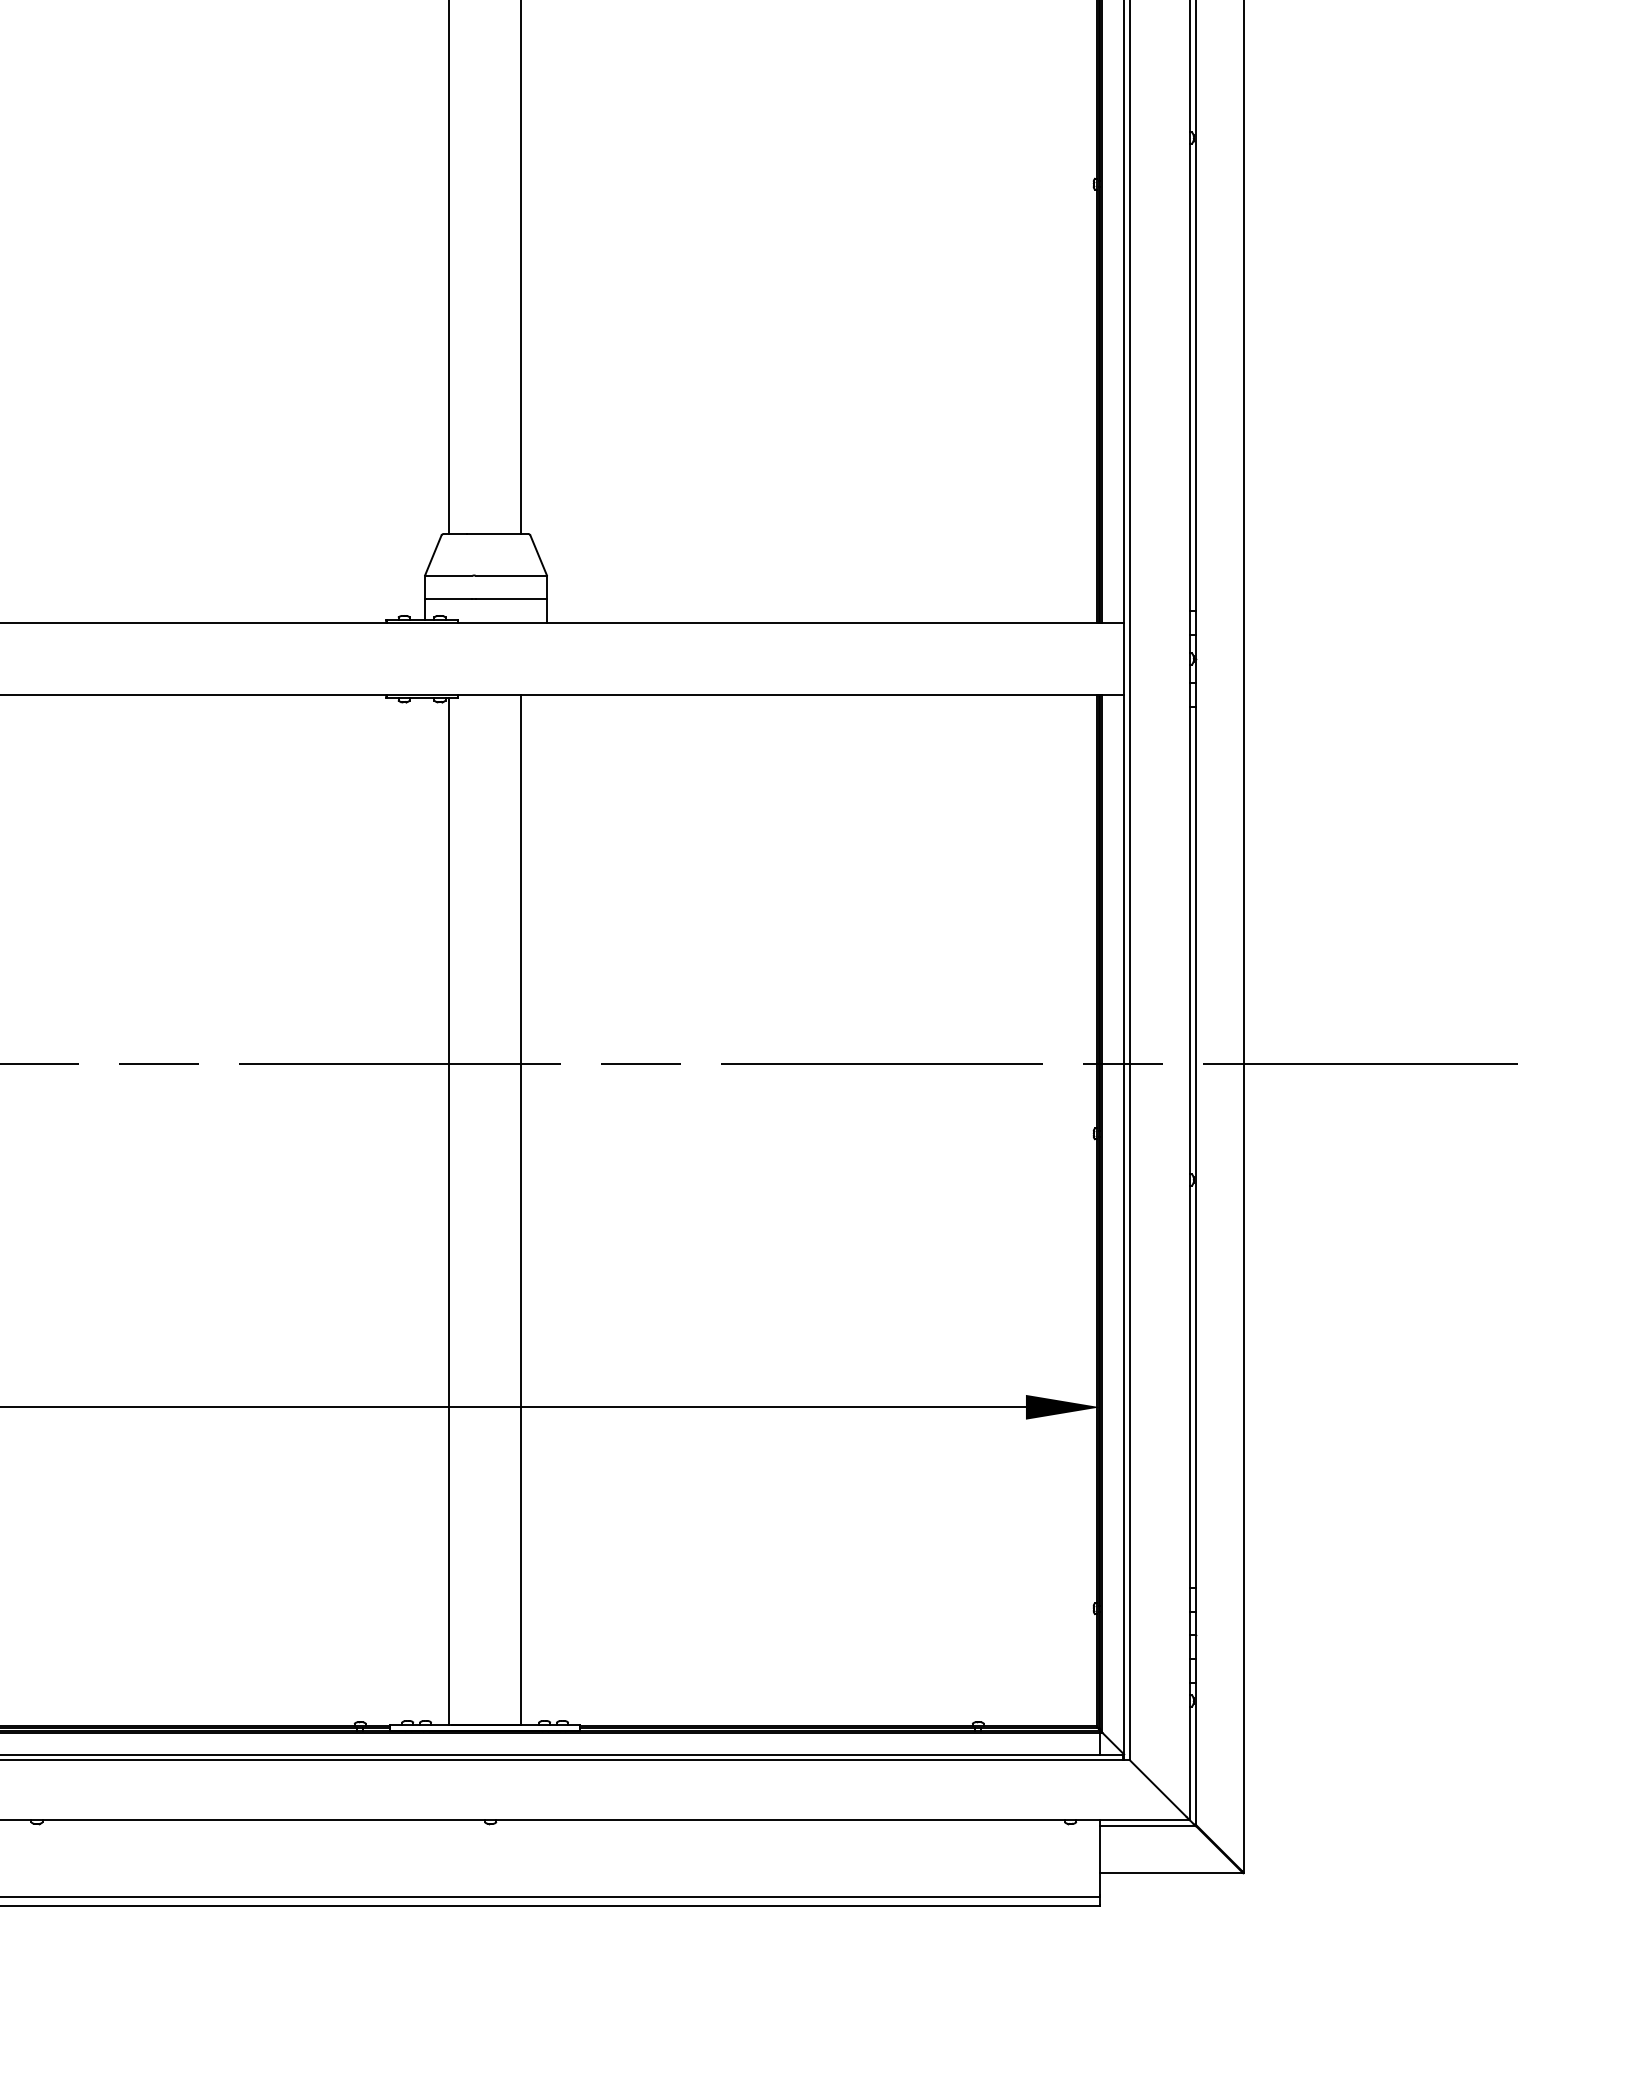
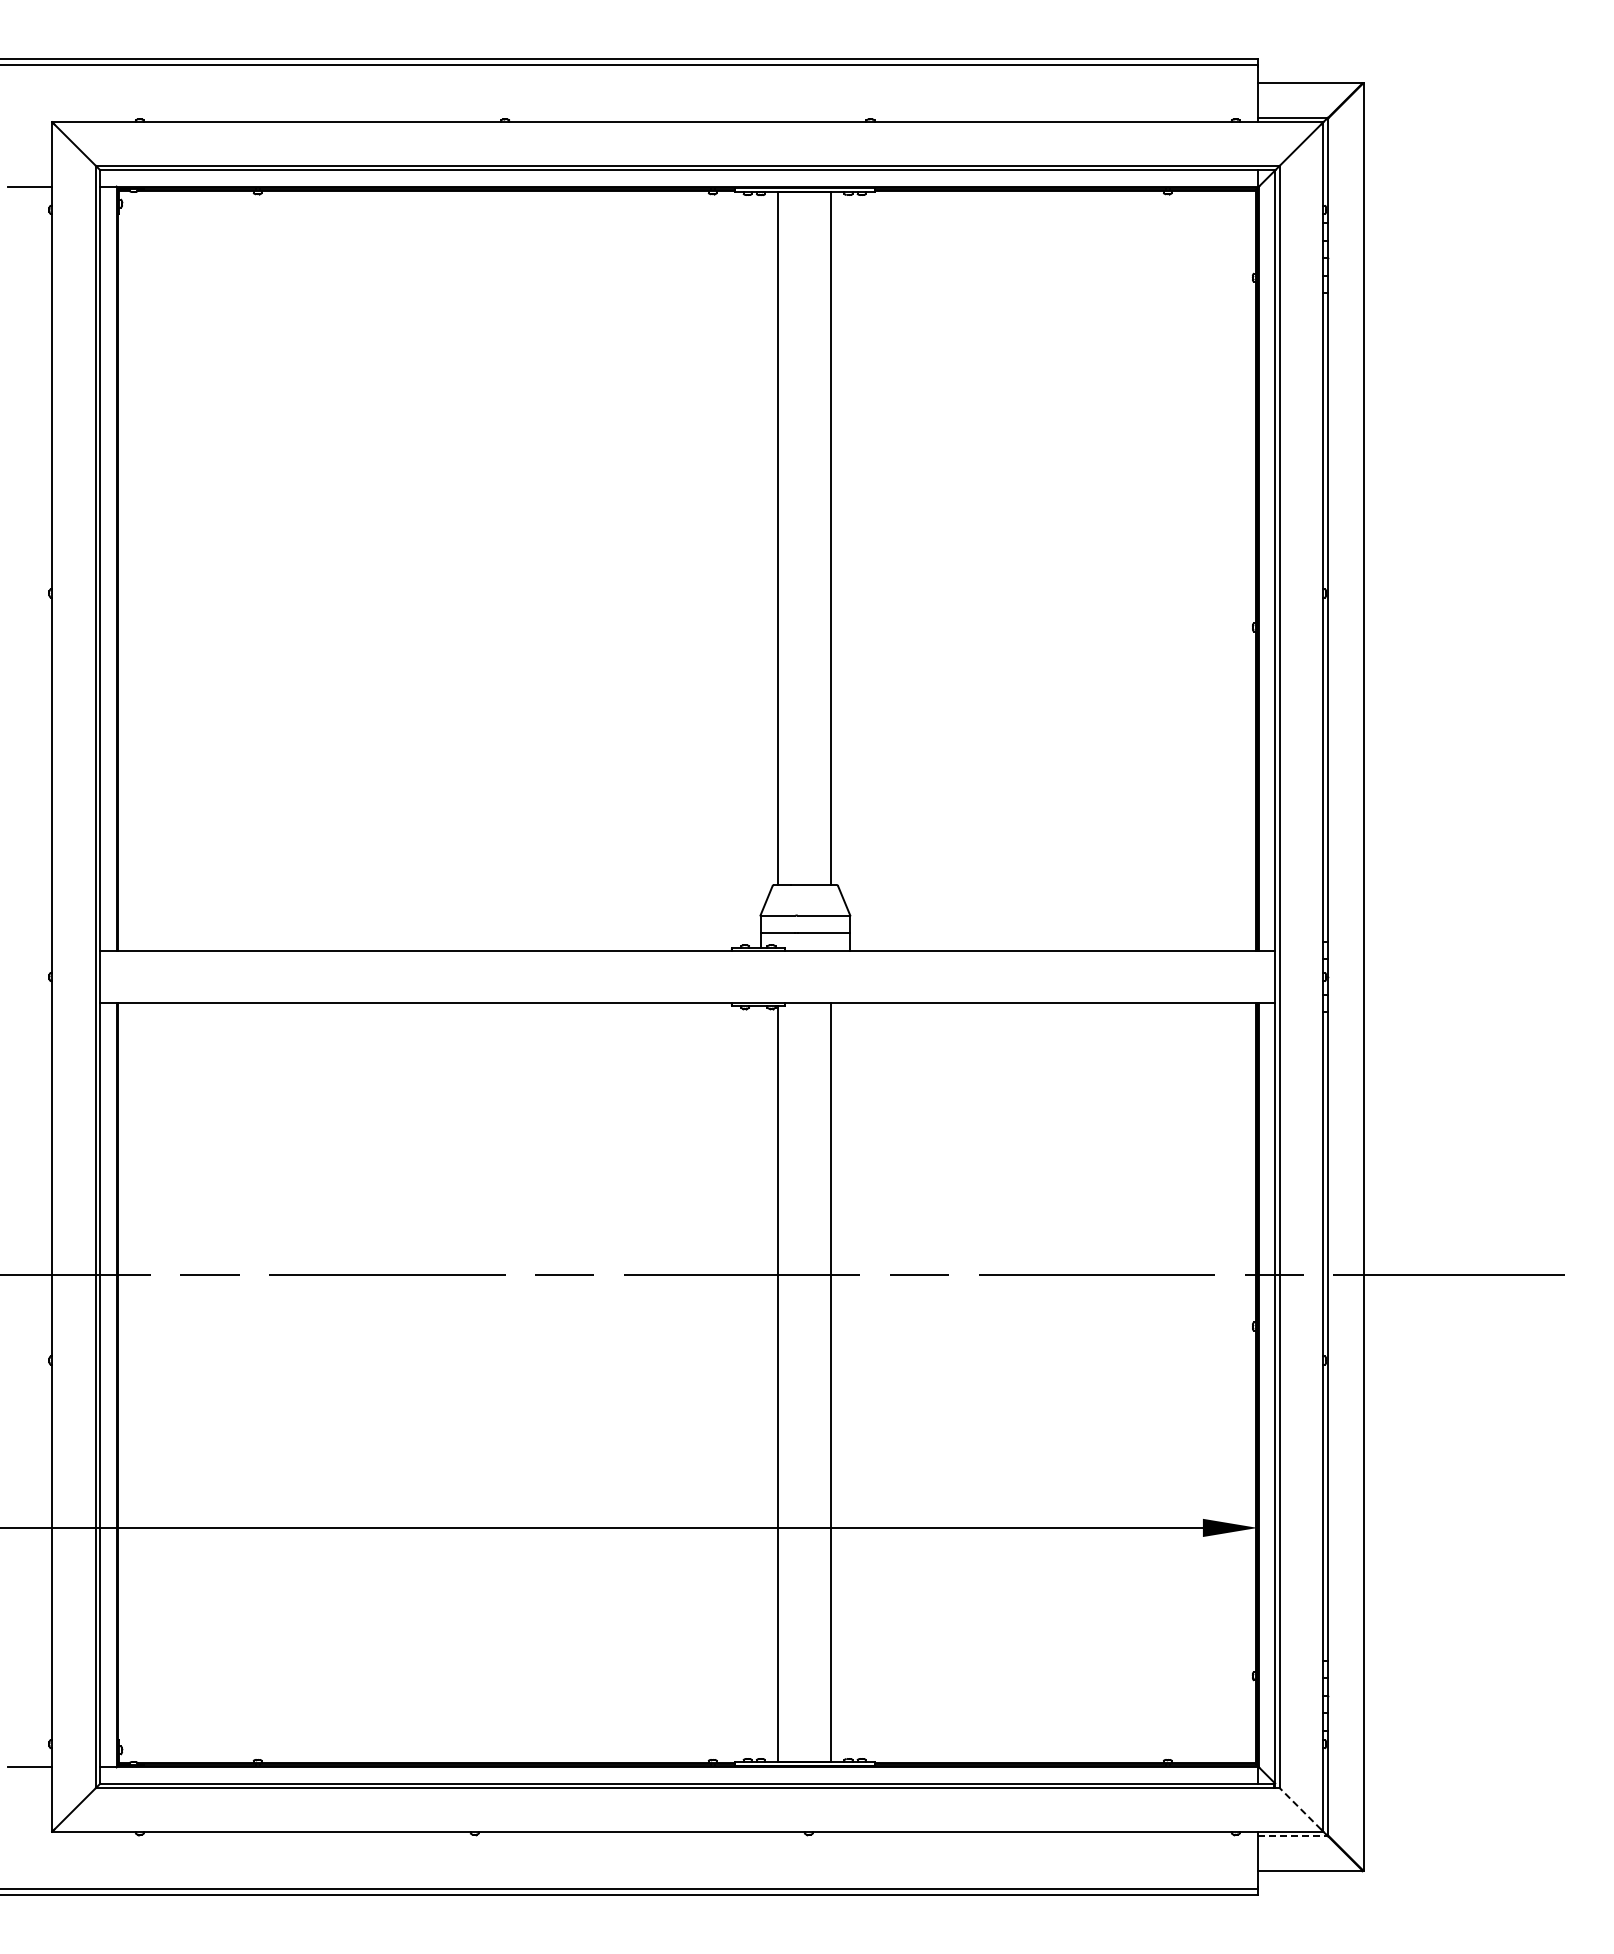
line: (1158, 1788) -> (1300, 1808), solid -> dashed
line: (1148, 1826) -> (1293, 1836), solid -> dashed

